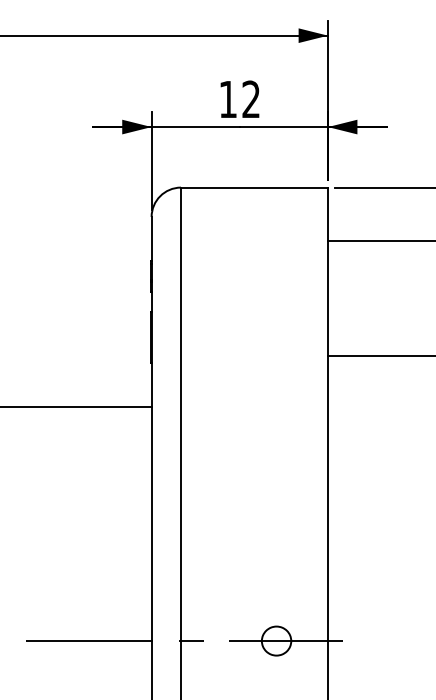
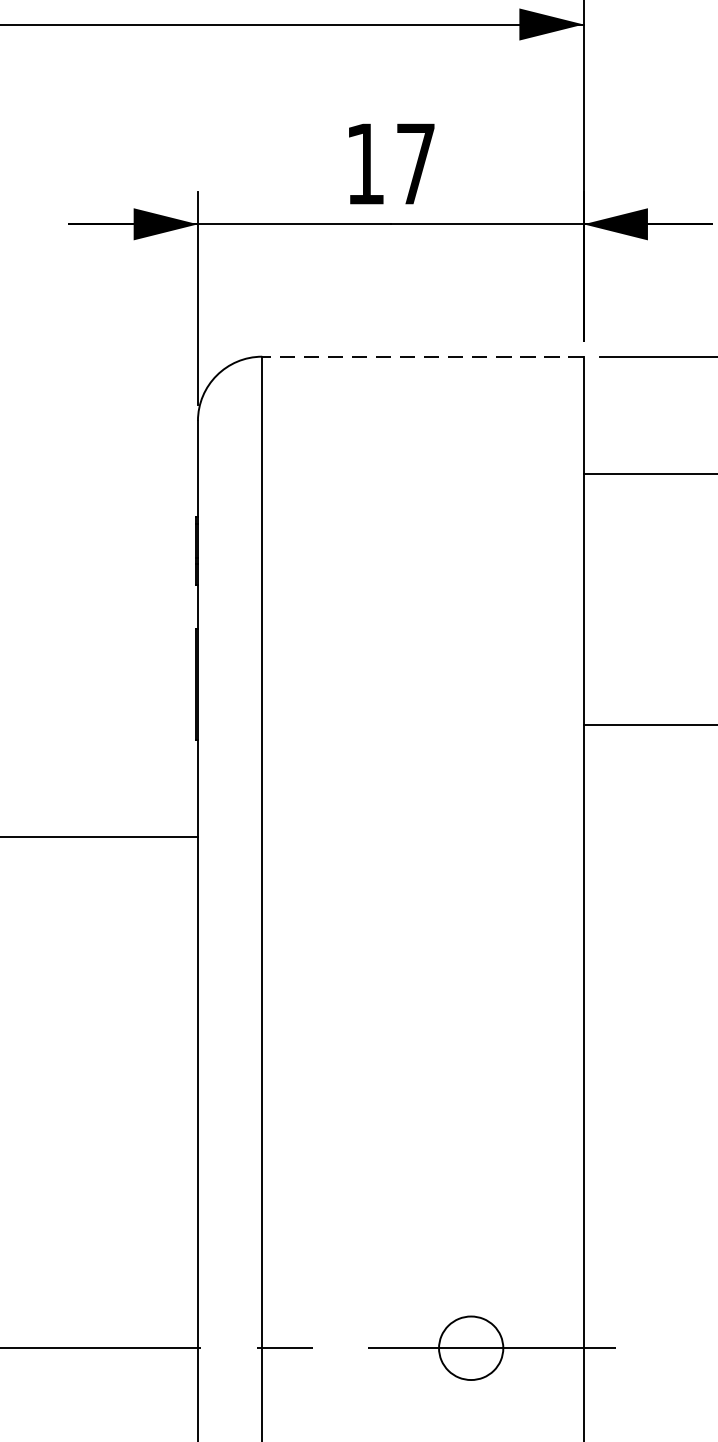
text: (250, 98) -> (414, 161), 12 -> 17
line: (254, 187) -> (422, 356), solid -> dashed

